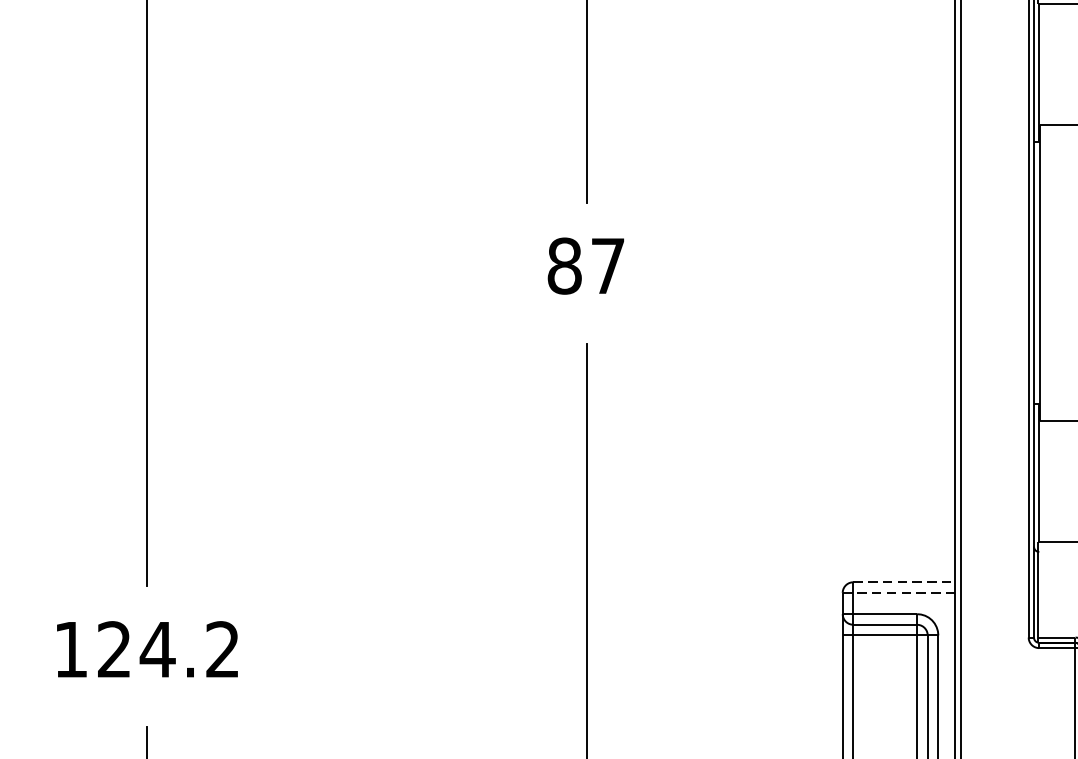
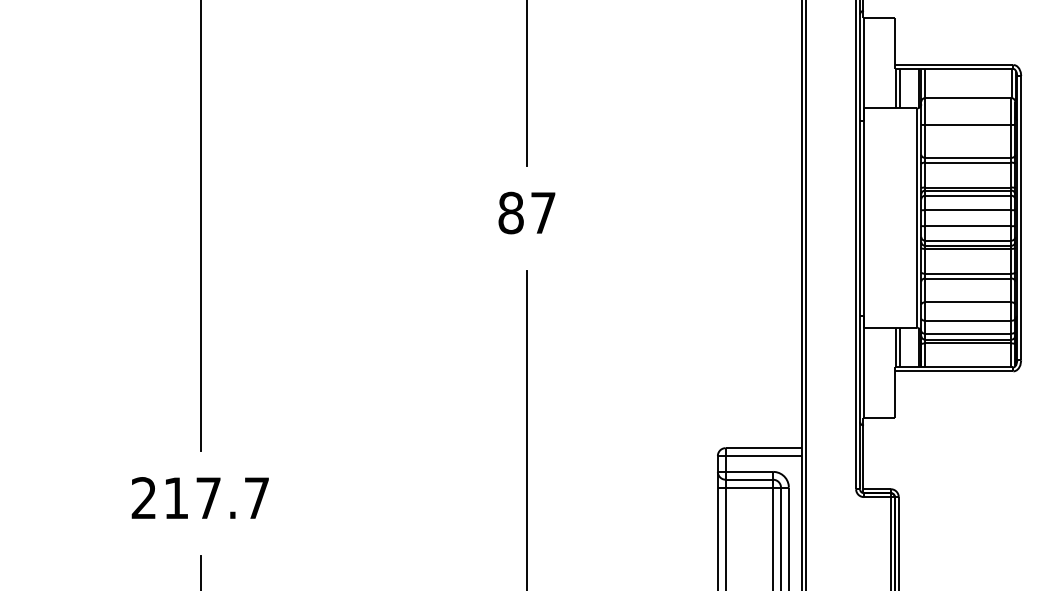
line: (904, 582) -> (763, 448), dashed -> solid
line: (904, 593) -> (763, 456), dashed -> solid
text: (145, 648) -> (199, 497), 124.2 -> 217.7

